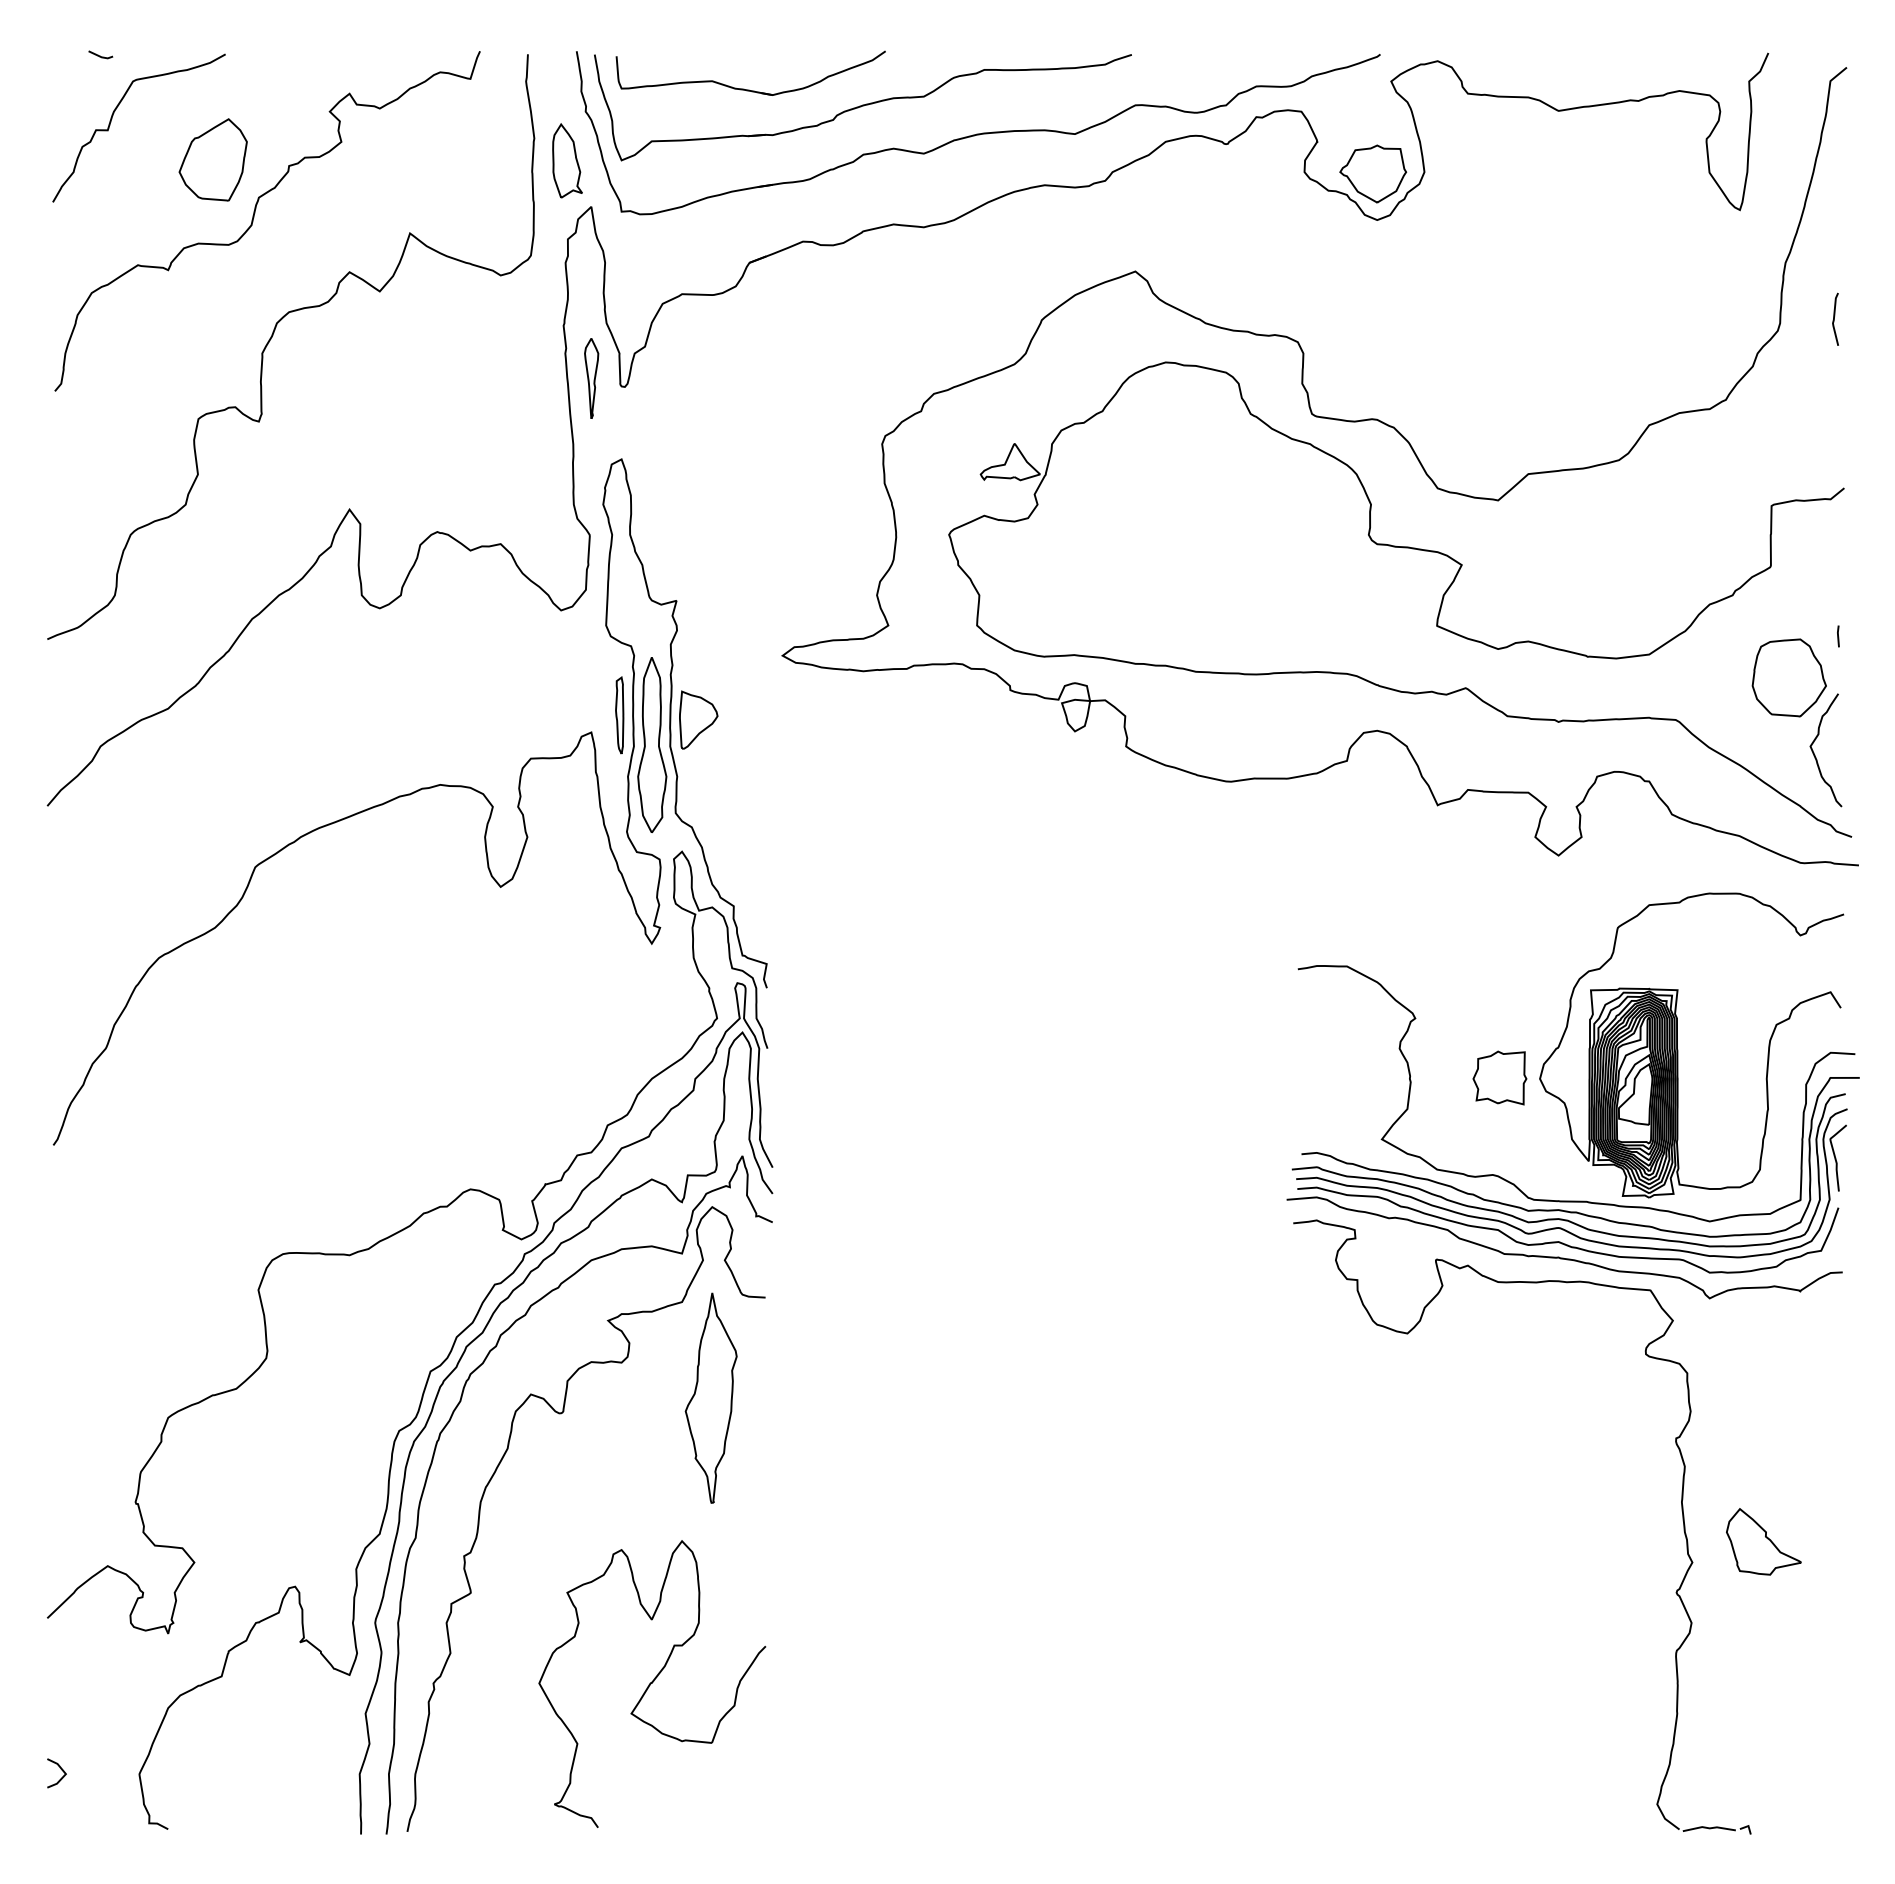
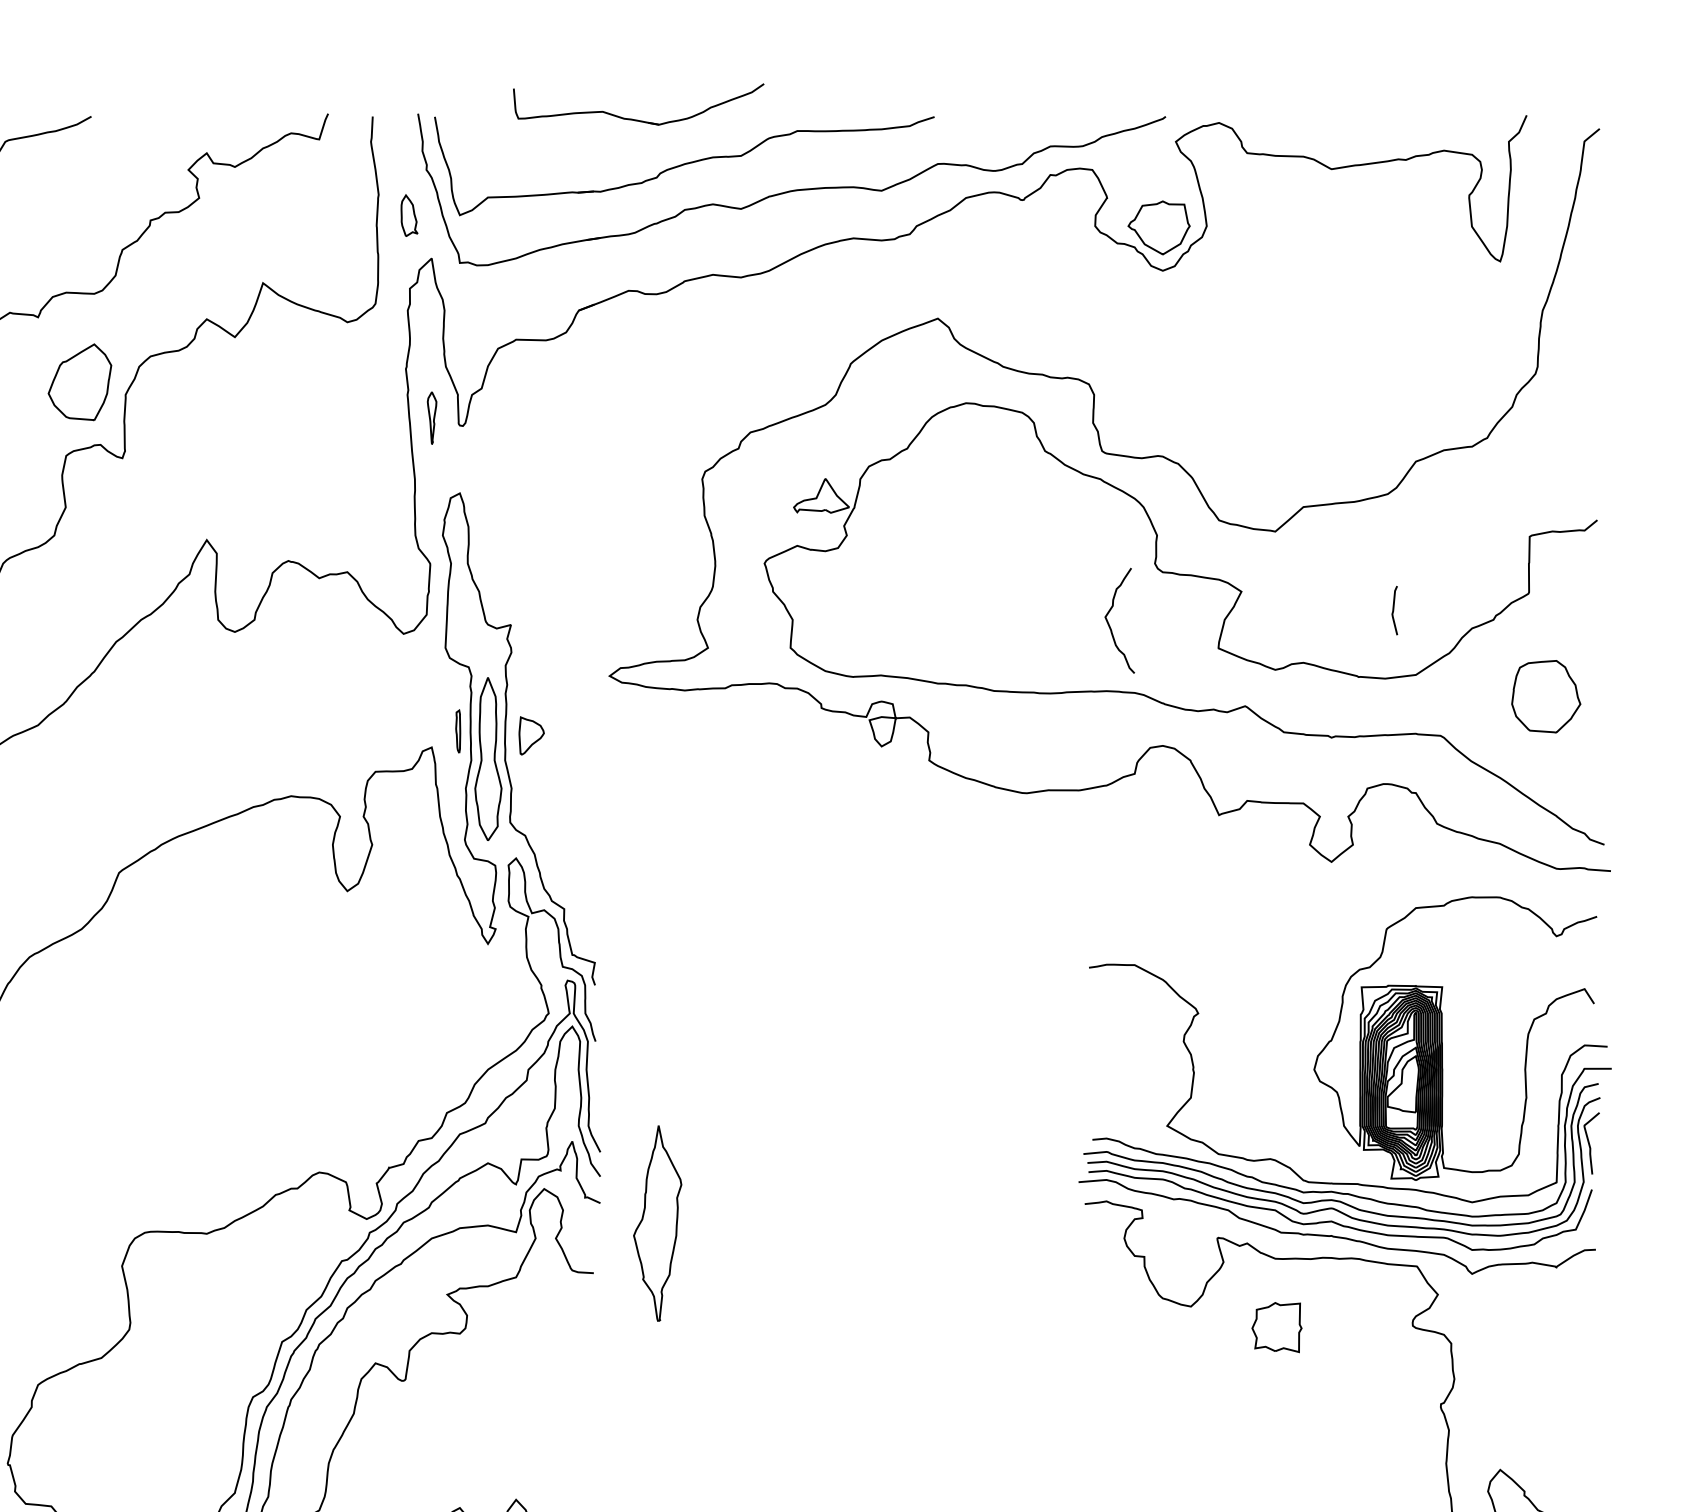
part: (749, 89) -> (637, 119), moved
part: (212, 159) -> (79, 381), moved
part: (567, 160) -> (409, 215), size x0.6
curve: (1834, 318) -> (1393, 609), moved
part: (591, 378) -> (431, 418), size x0.7
line: (1838, 636) -> (1591, 658), removed
part: (619, 715) -> (457, 731), size x0.6
part: (698, 719) -> (531, 735), size x0.7
curve: (1814, 752) -> (1109, 622), moved
part: (1499, 1077) -> (1276, 1327), moved
part: (710, 1397) -> (657, 1222), moved

